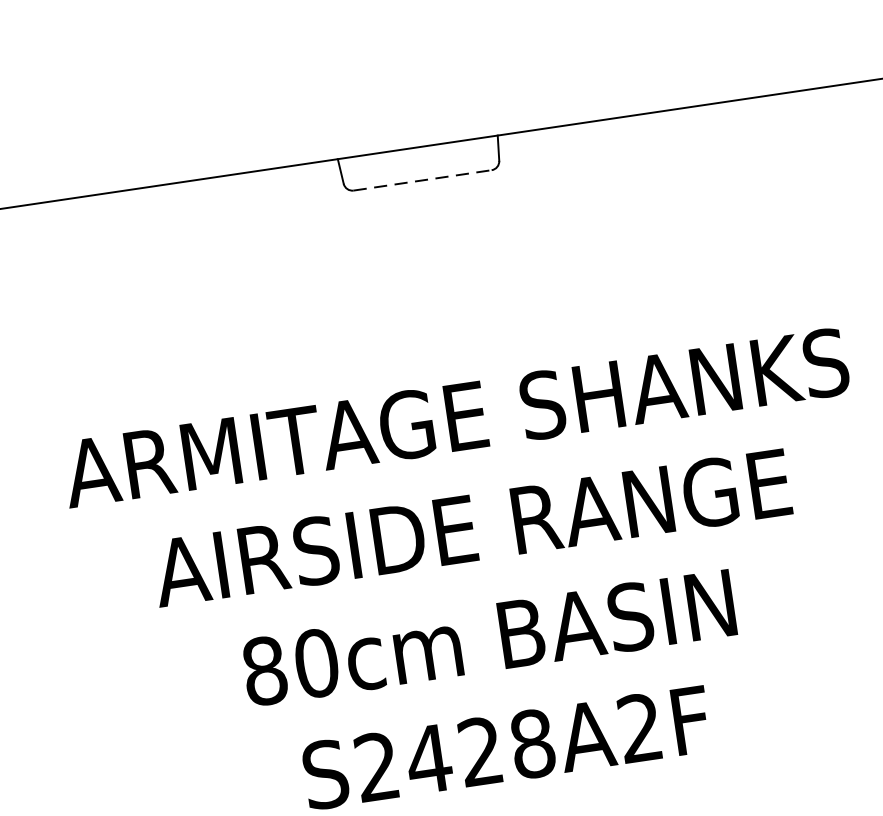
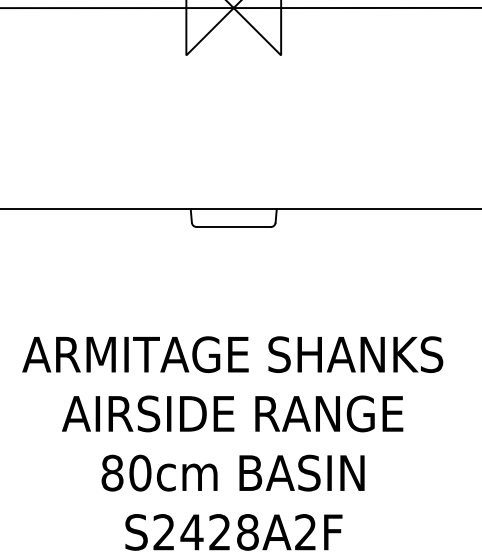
line: (424, 181) -> (234, 227), dashed -> solid

